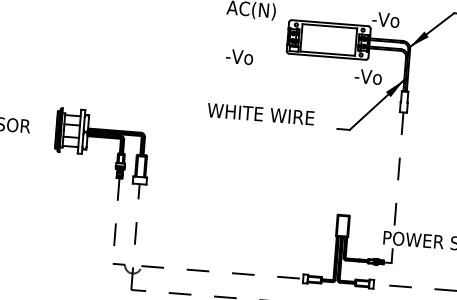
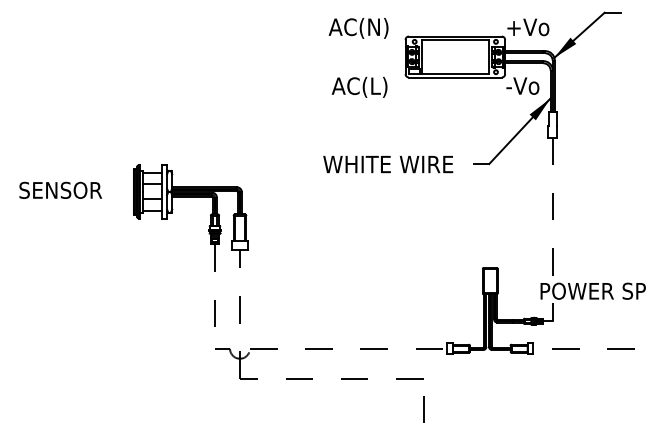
text: (389, 20) -> (527, 27), -Vo -> +Vo
text: (248, 57) -> (359, 86), -Vo -> AC(L)
text: (368, 76) -> (522, 85), moved
text: (261, 114) -> (388, 164), moved

